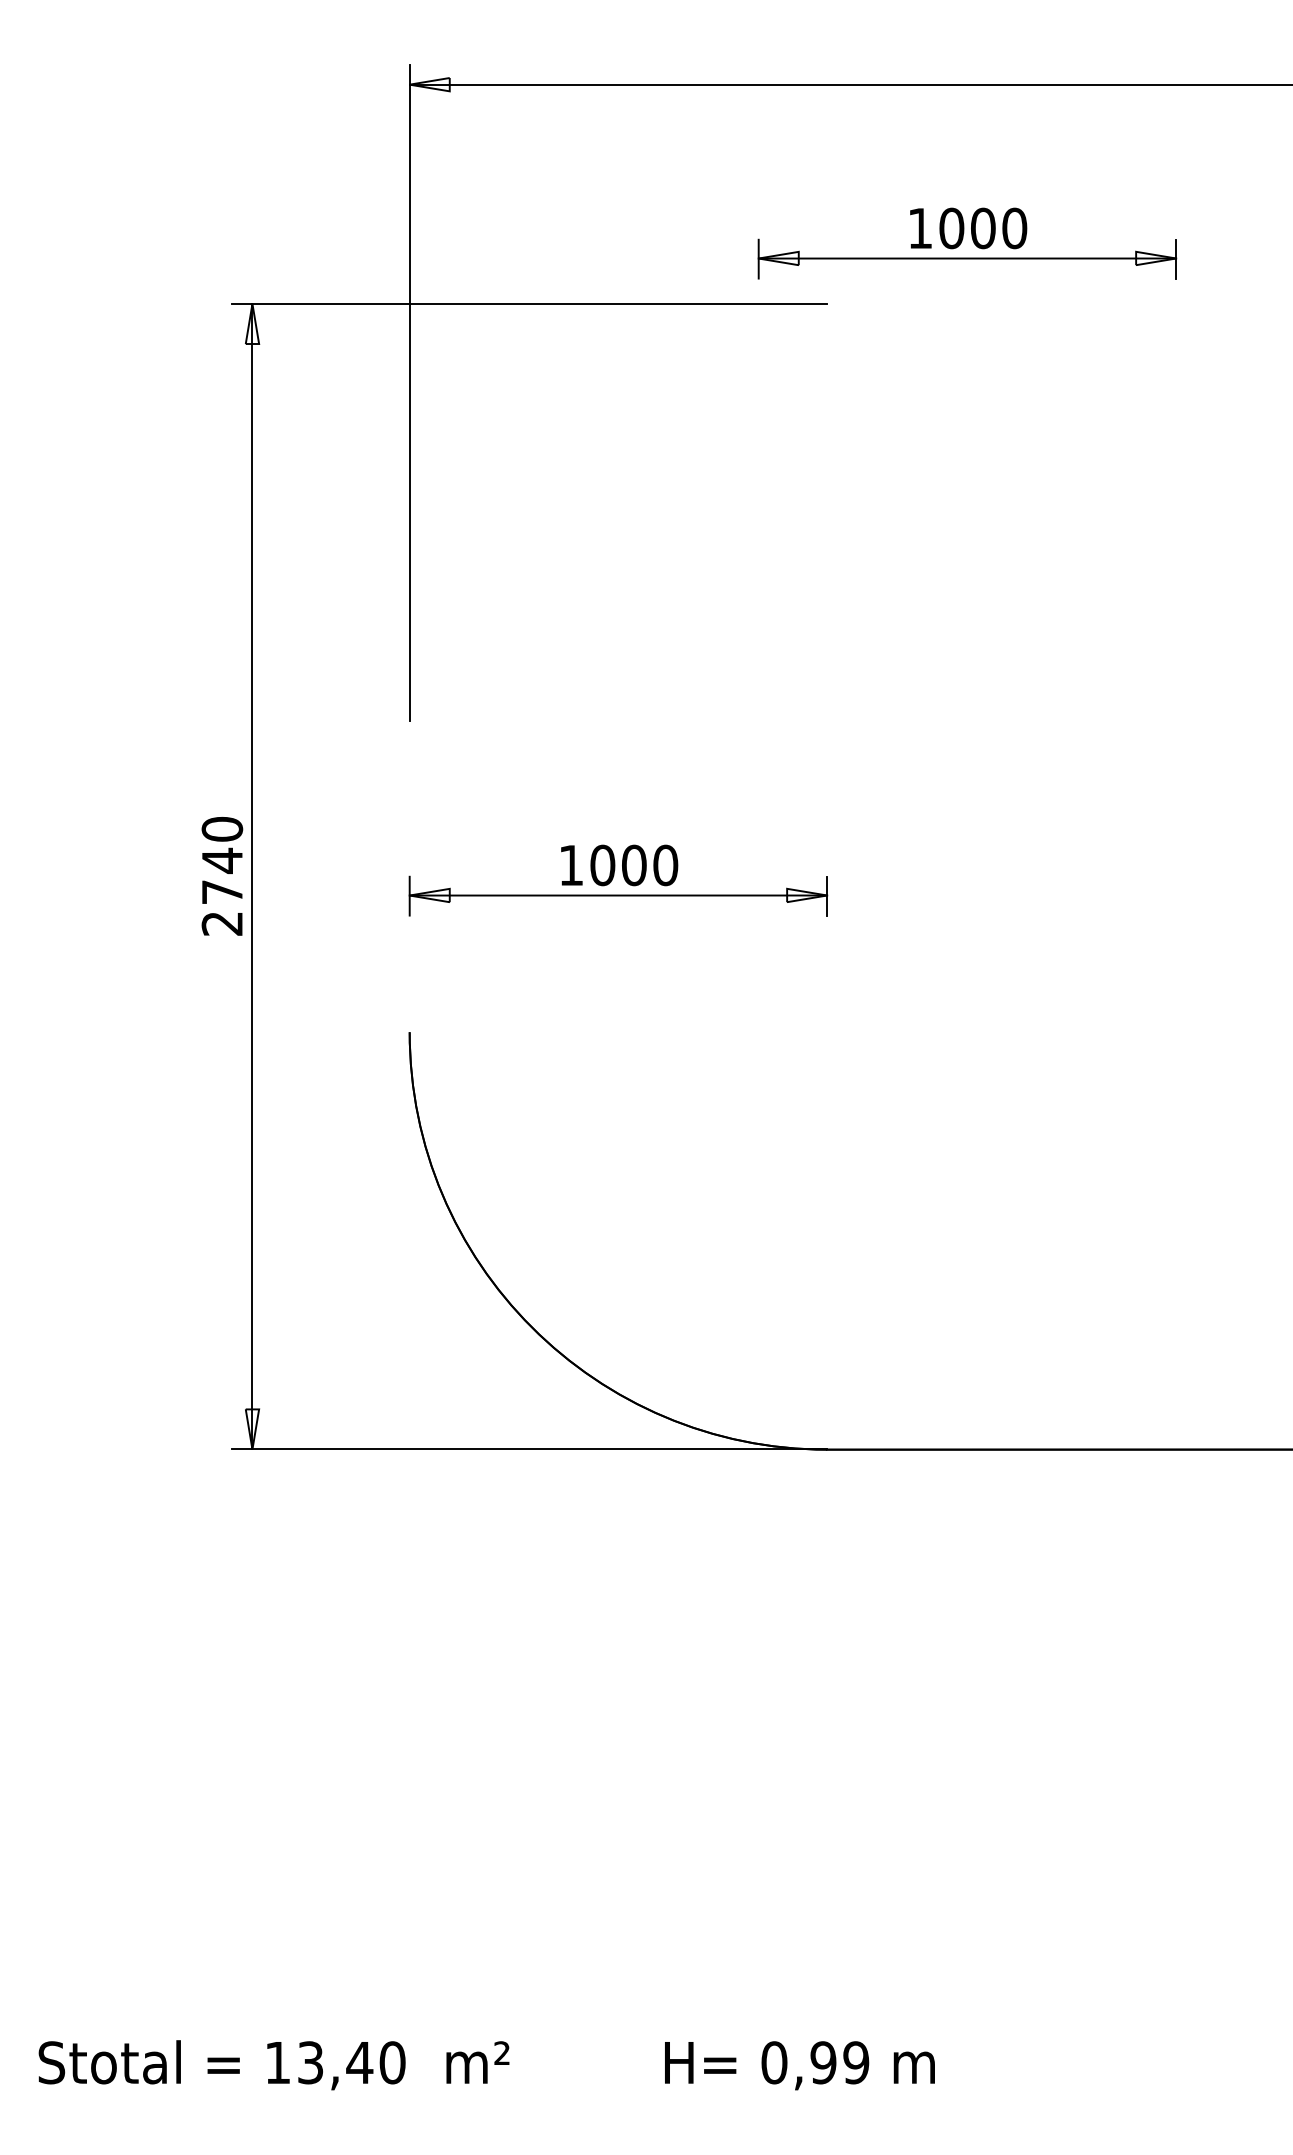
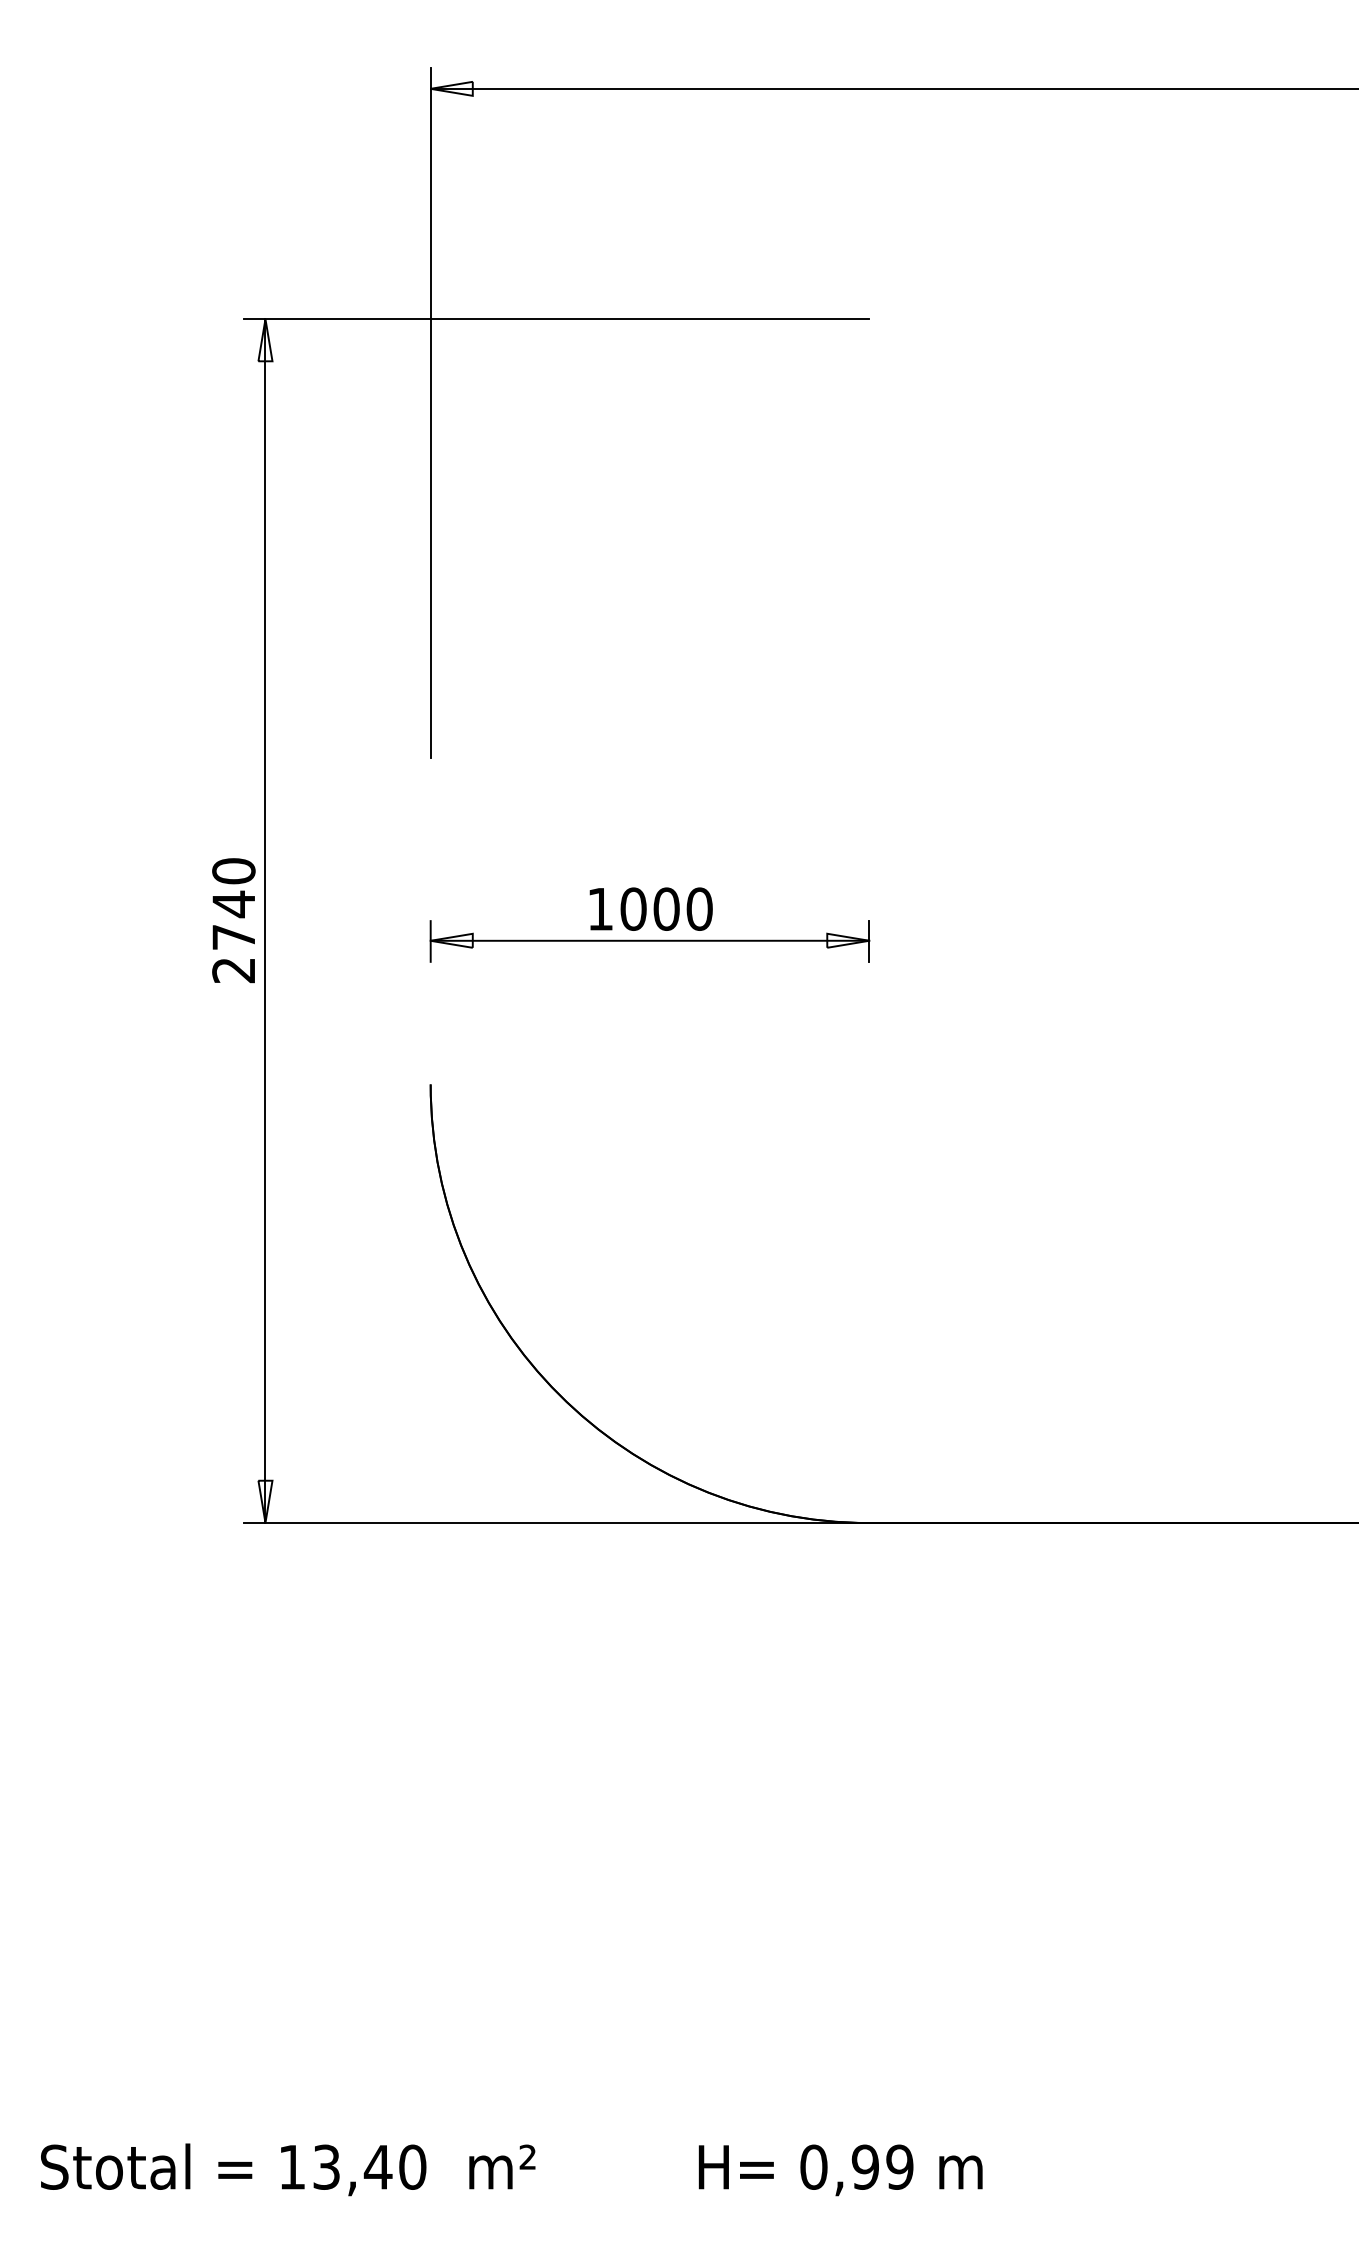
part: (967, 243) -> (1016, 255), removed

